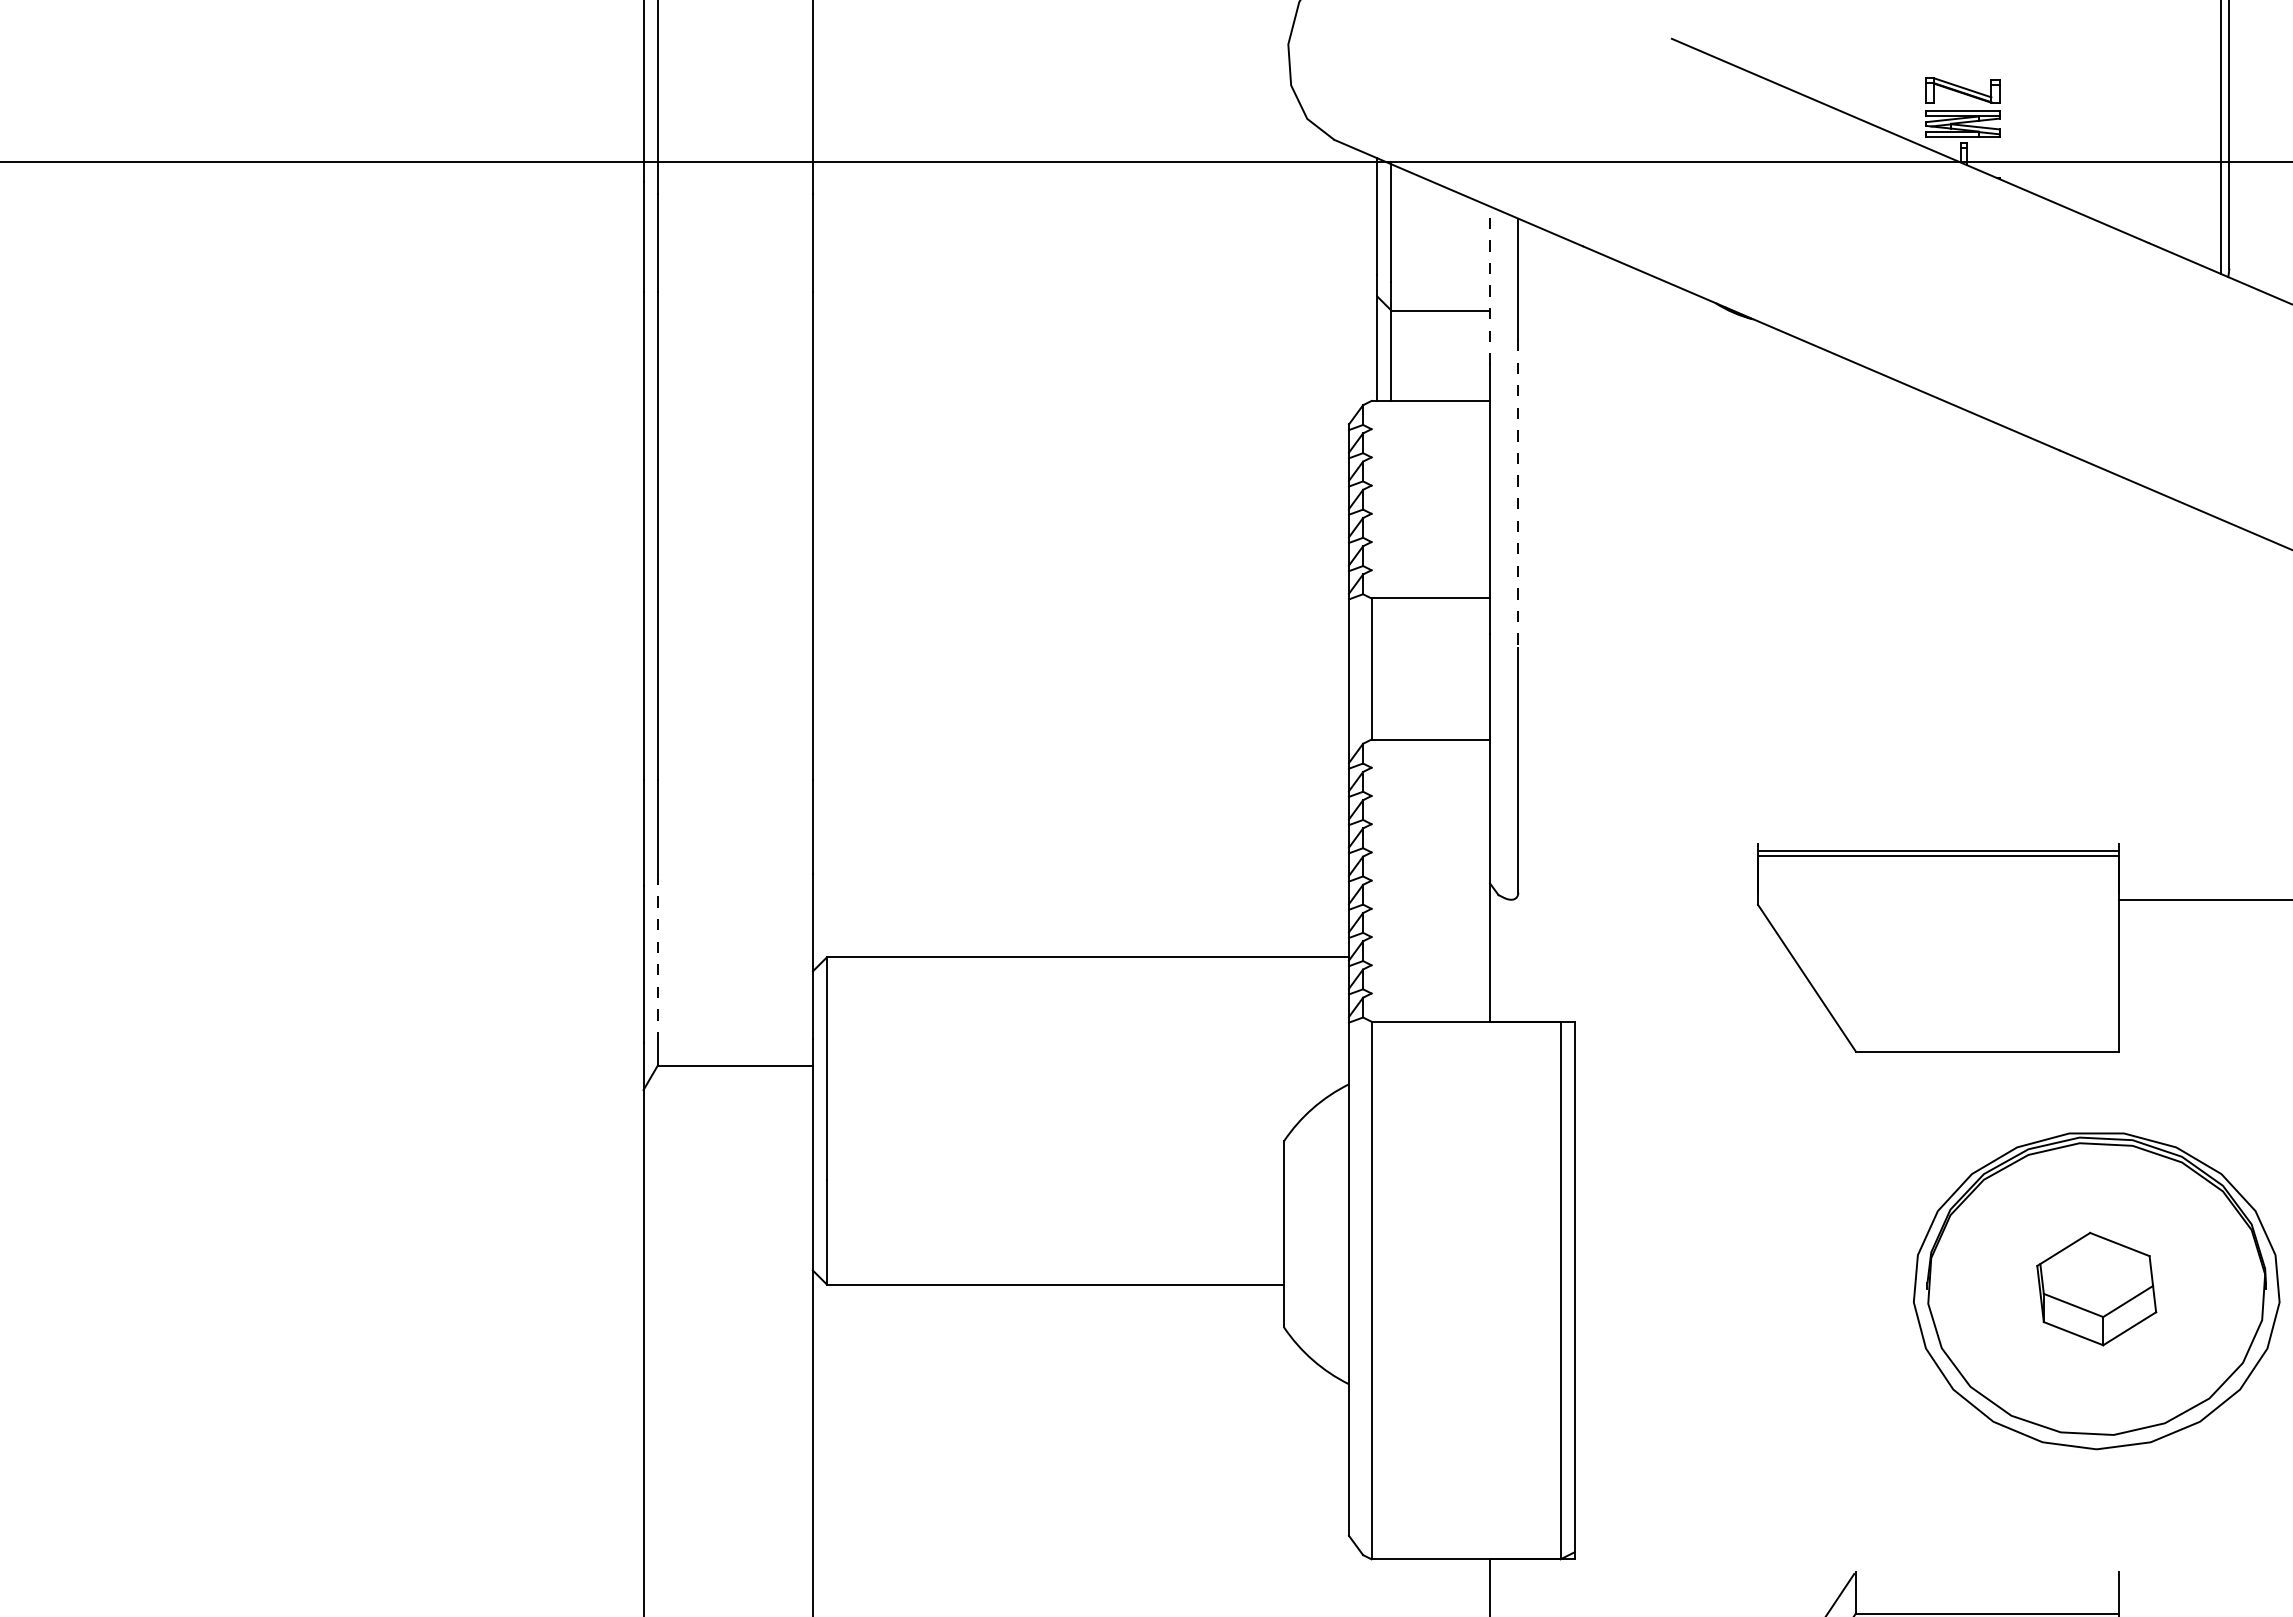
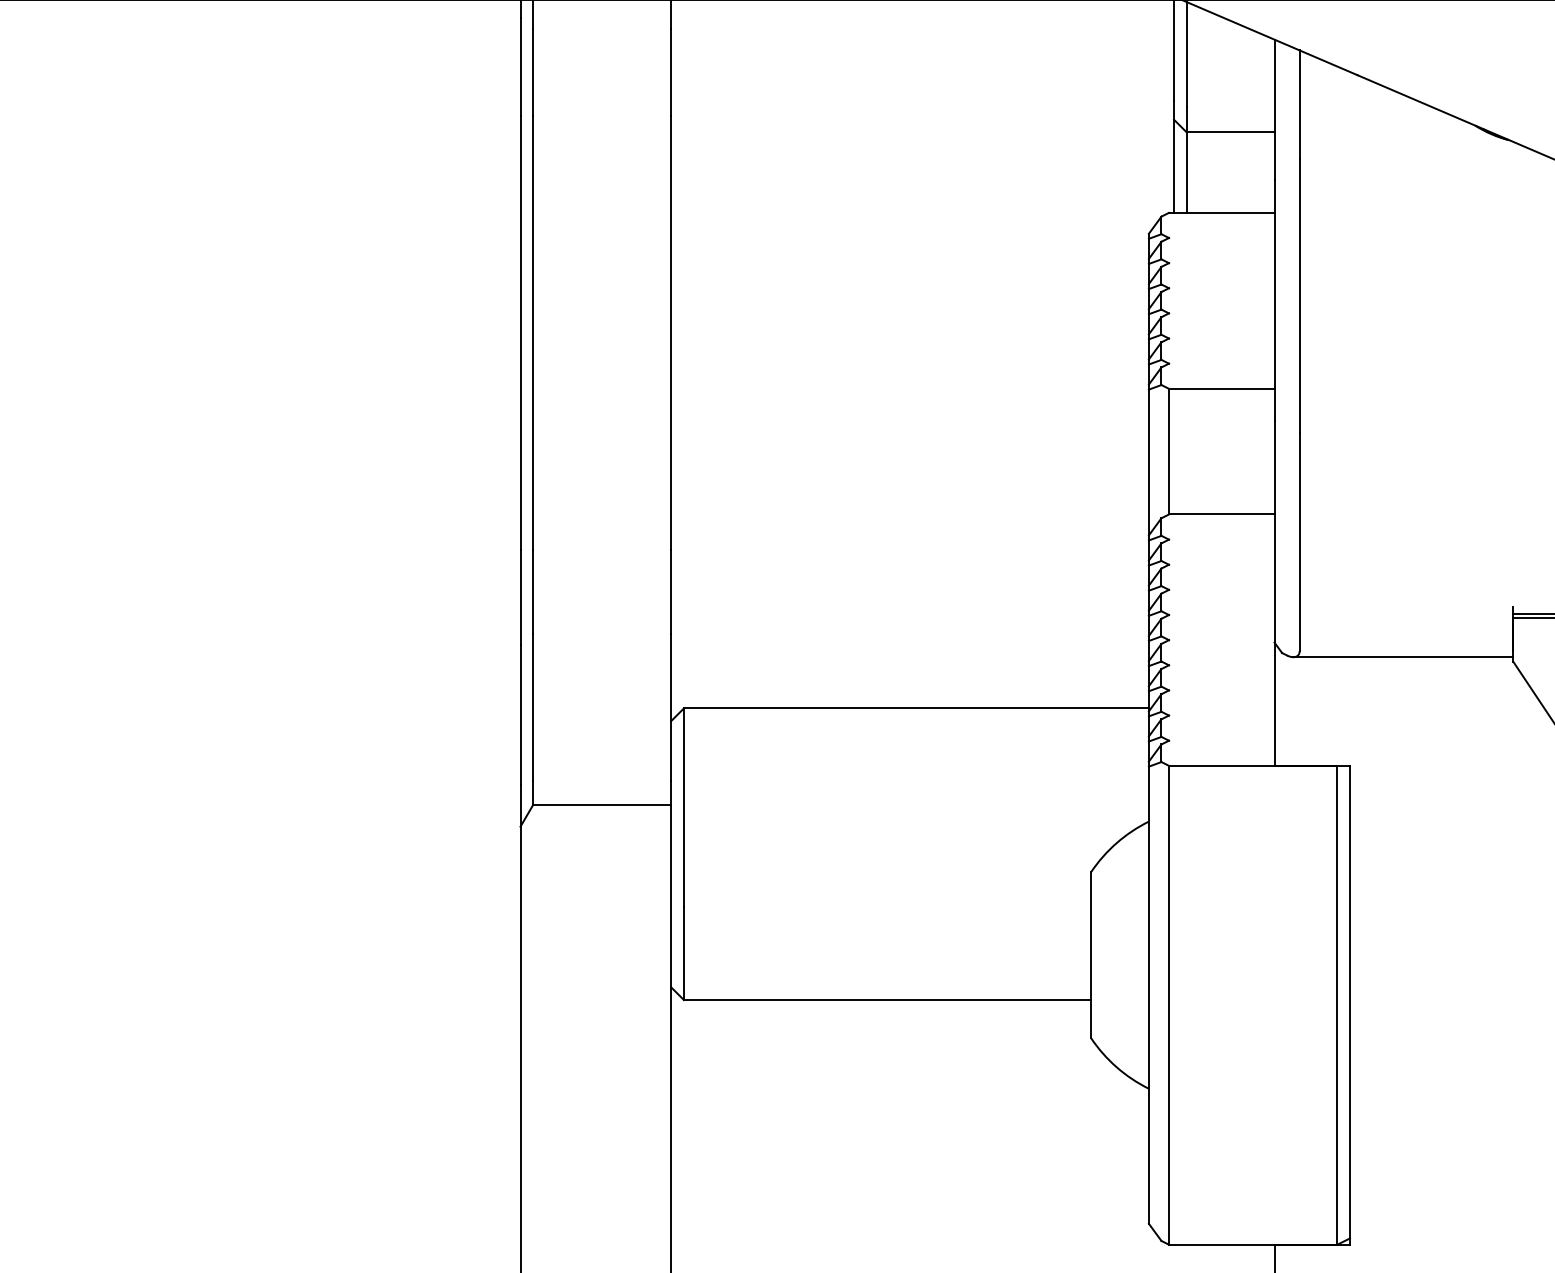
line: (1490, 285) -> (1274, 110), dashed -> solid
line: (1518, 494) -> (1299, 296), dashed -> solid
line: (1634, 899) -> (1403, 656), added
line: (657, 956) -> (532, 707), dashed -> solid

